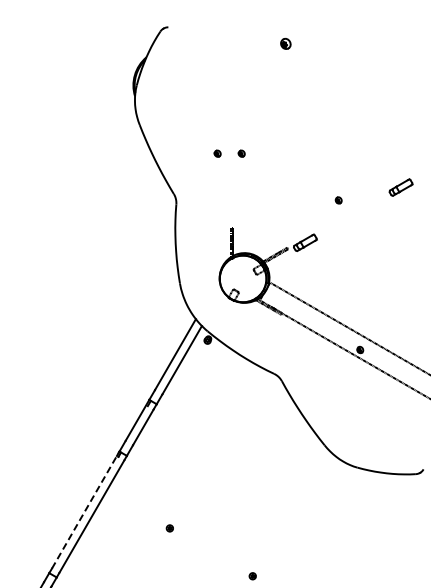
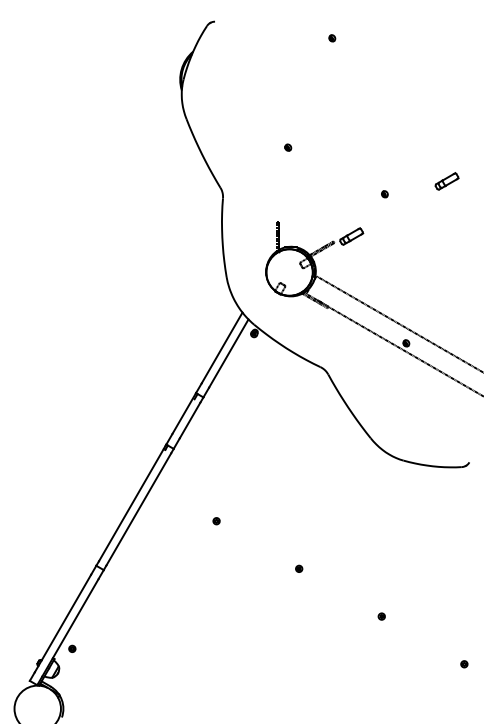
part: (286, 44) -> (332, 38), size x0.62
part: (217, 153) -> (264, 147), removed
line: (84, 512) -> (131, 505), dashed -> solid

